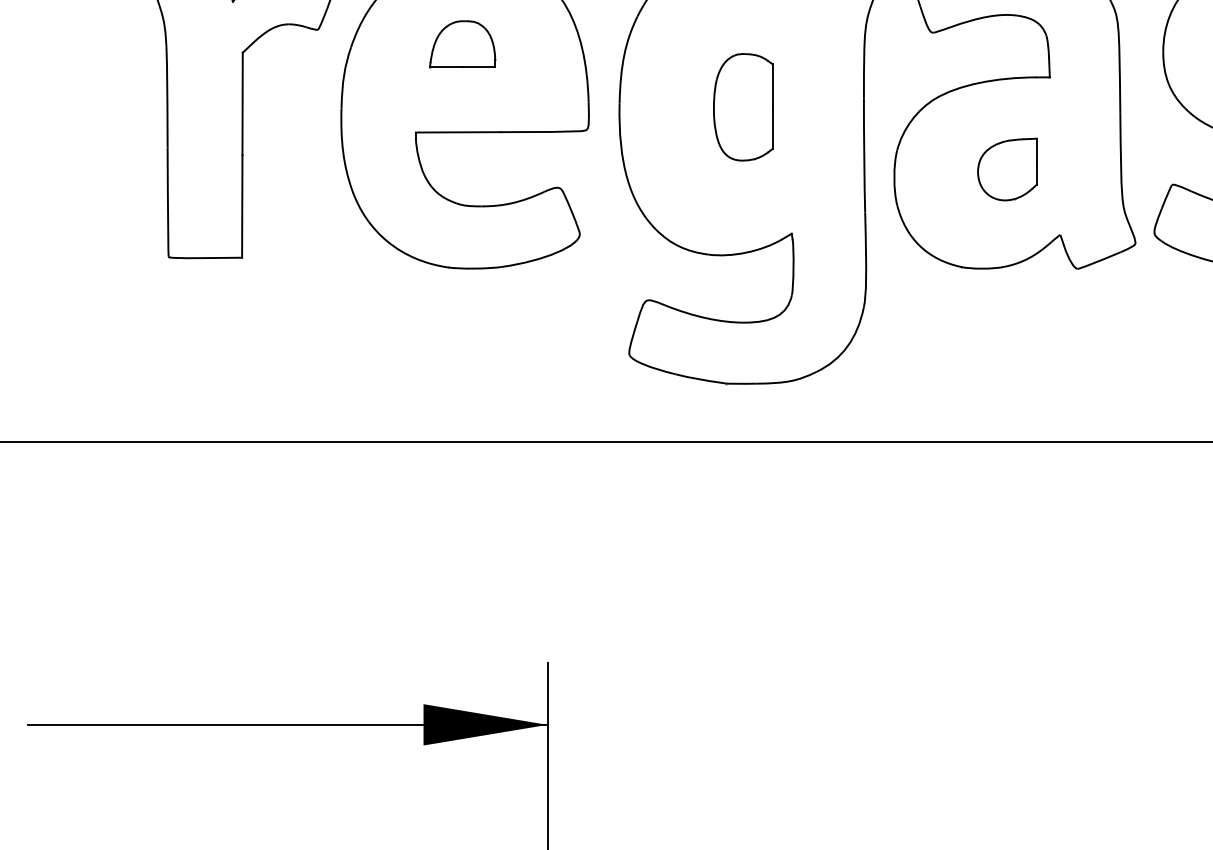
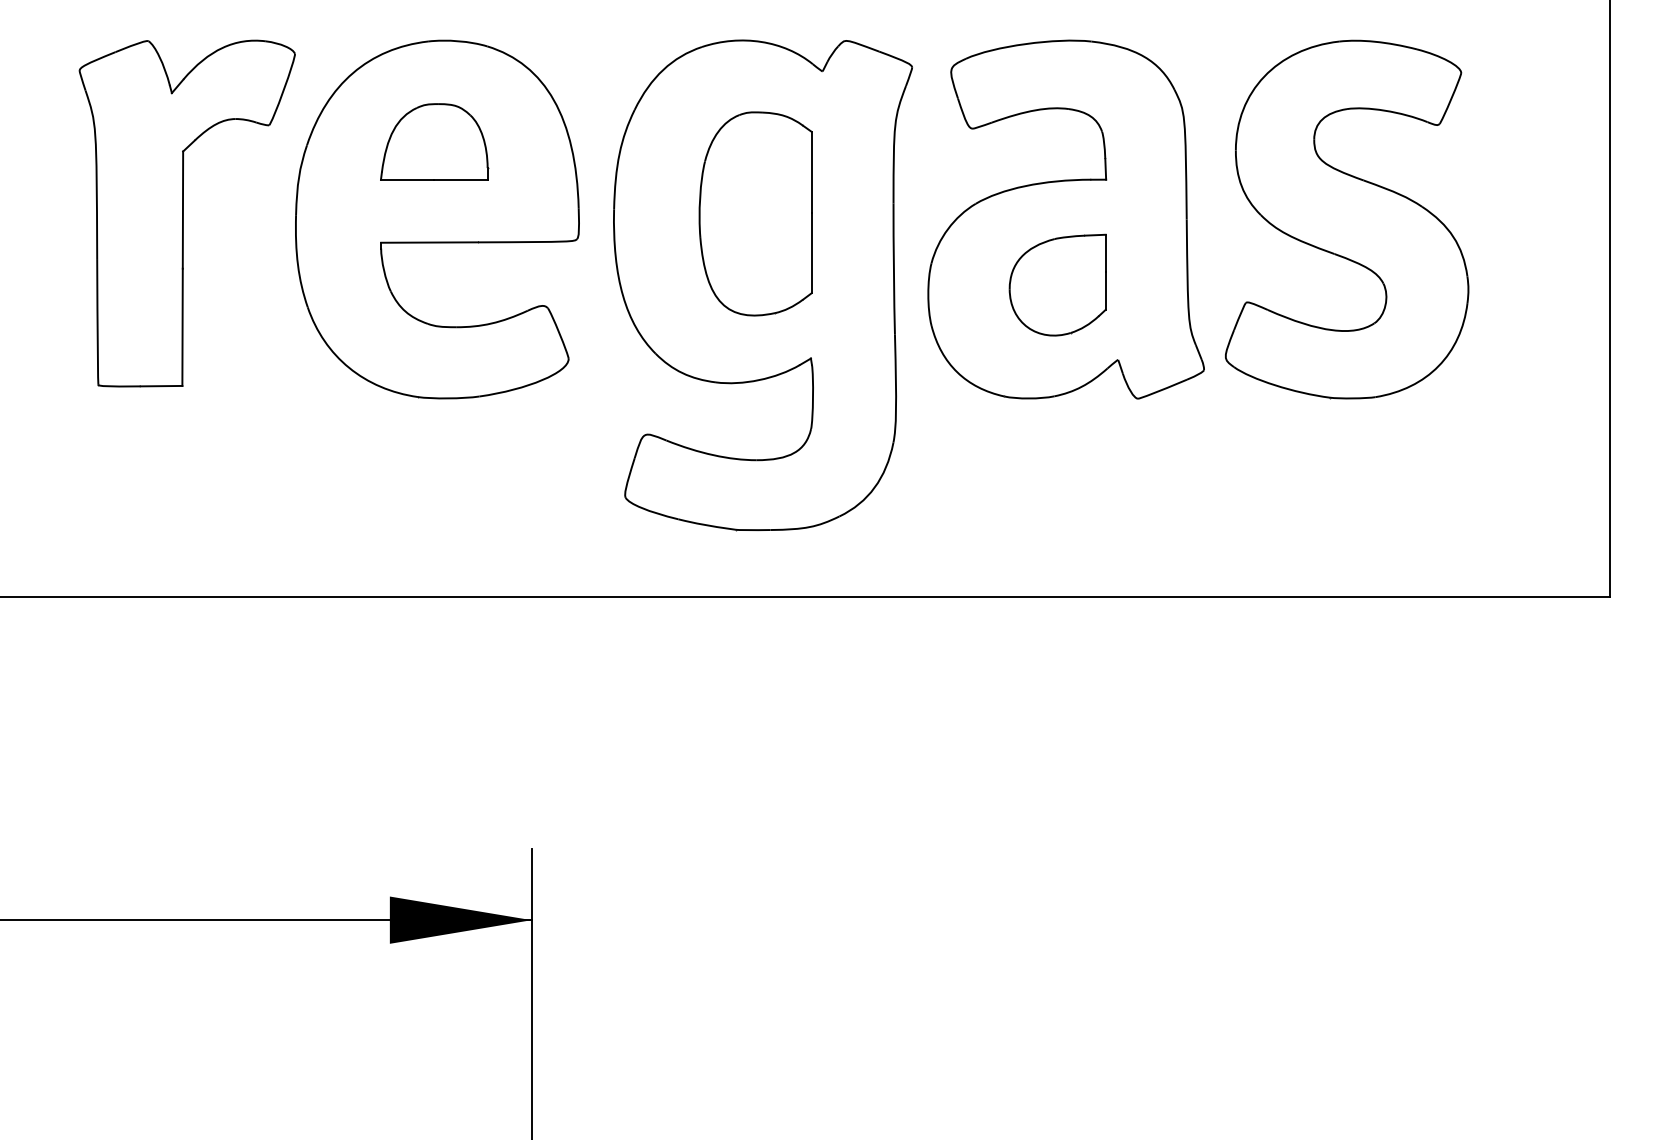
part: (462, 43) -> (434, 141), size x1.43
part: (743, 106) -> (755, 213), size x1.67
part: (1007, 169) -> (1057, 284), size x1.43

